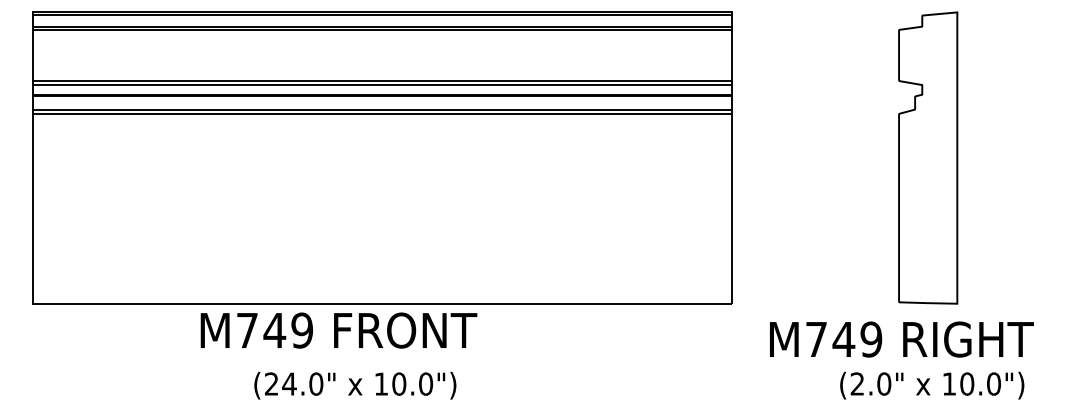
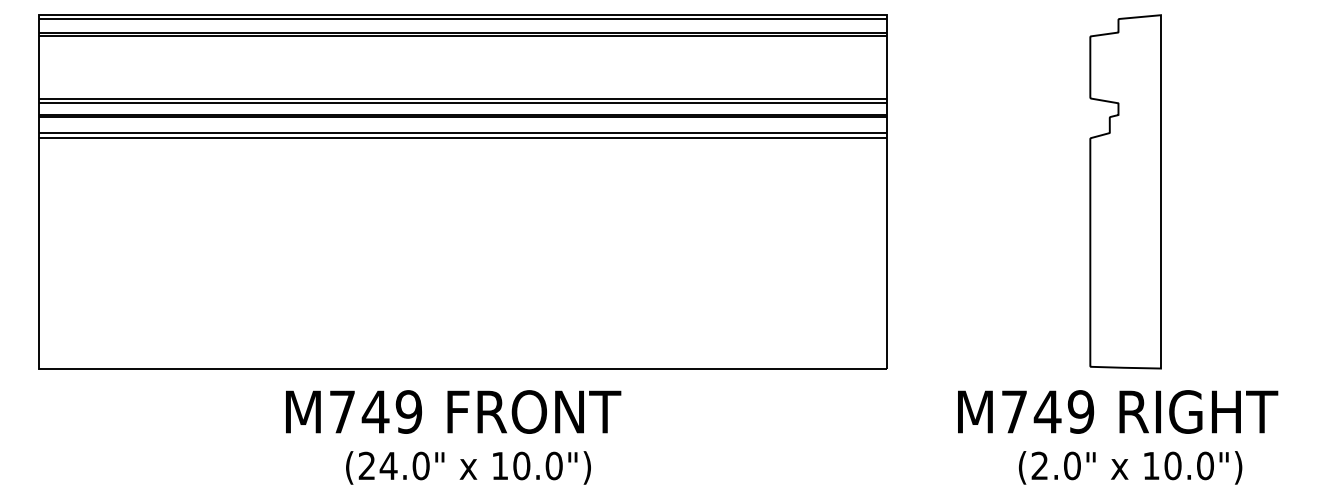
text: (338, 330) -> (452, 411), moved
text: (901, 339) -> (1117, 411), moved
text: (355, 385) -> (468, 467), moved

